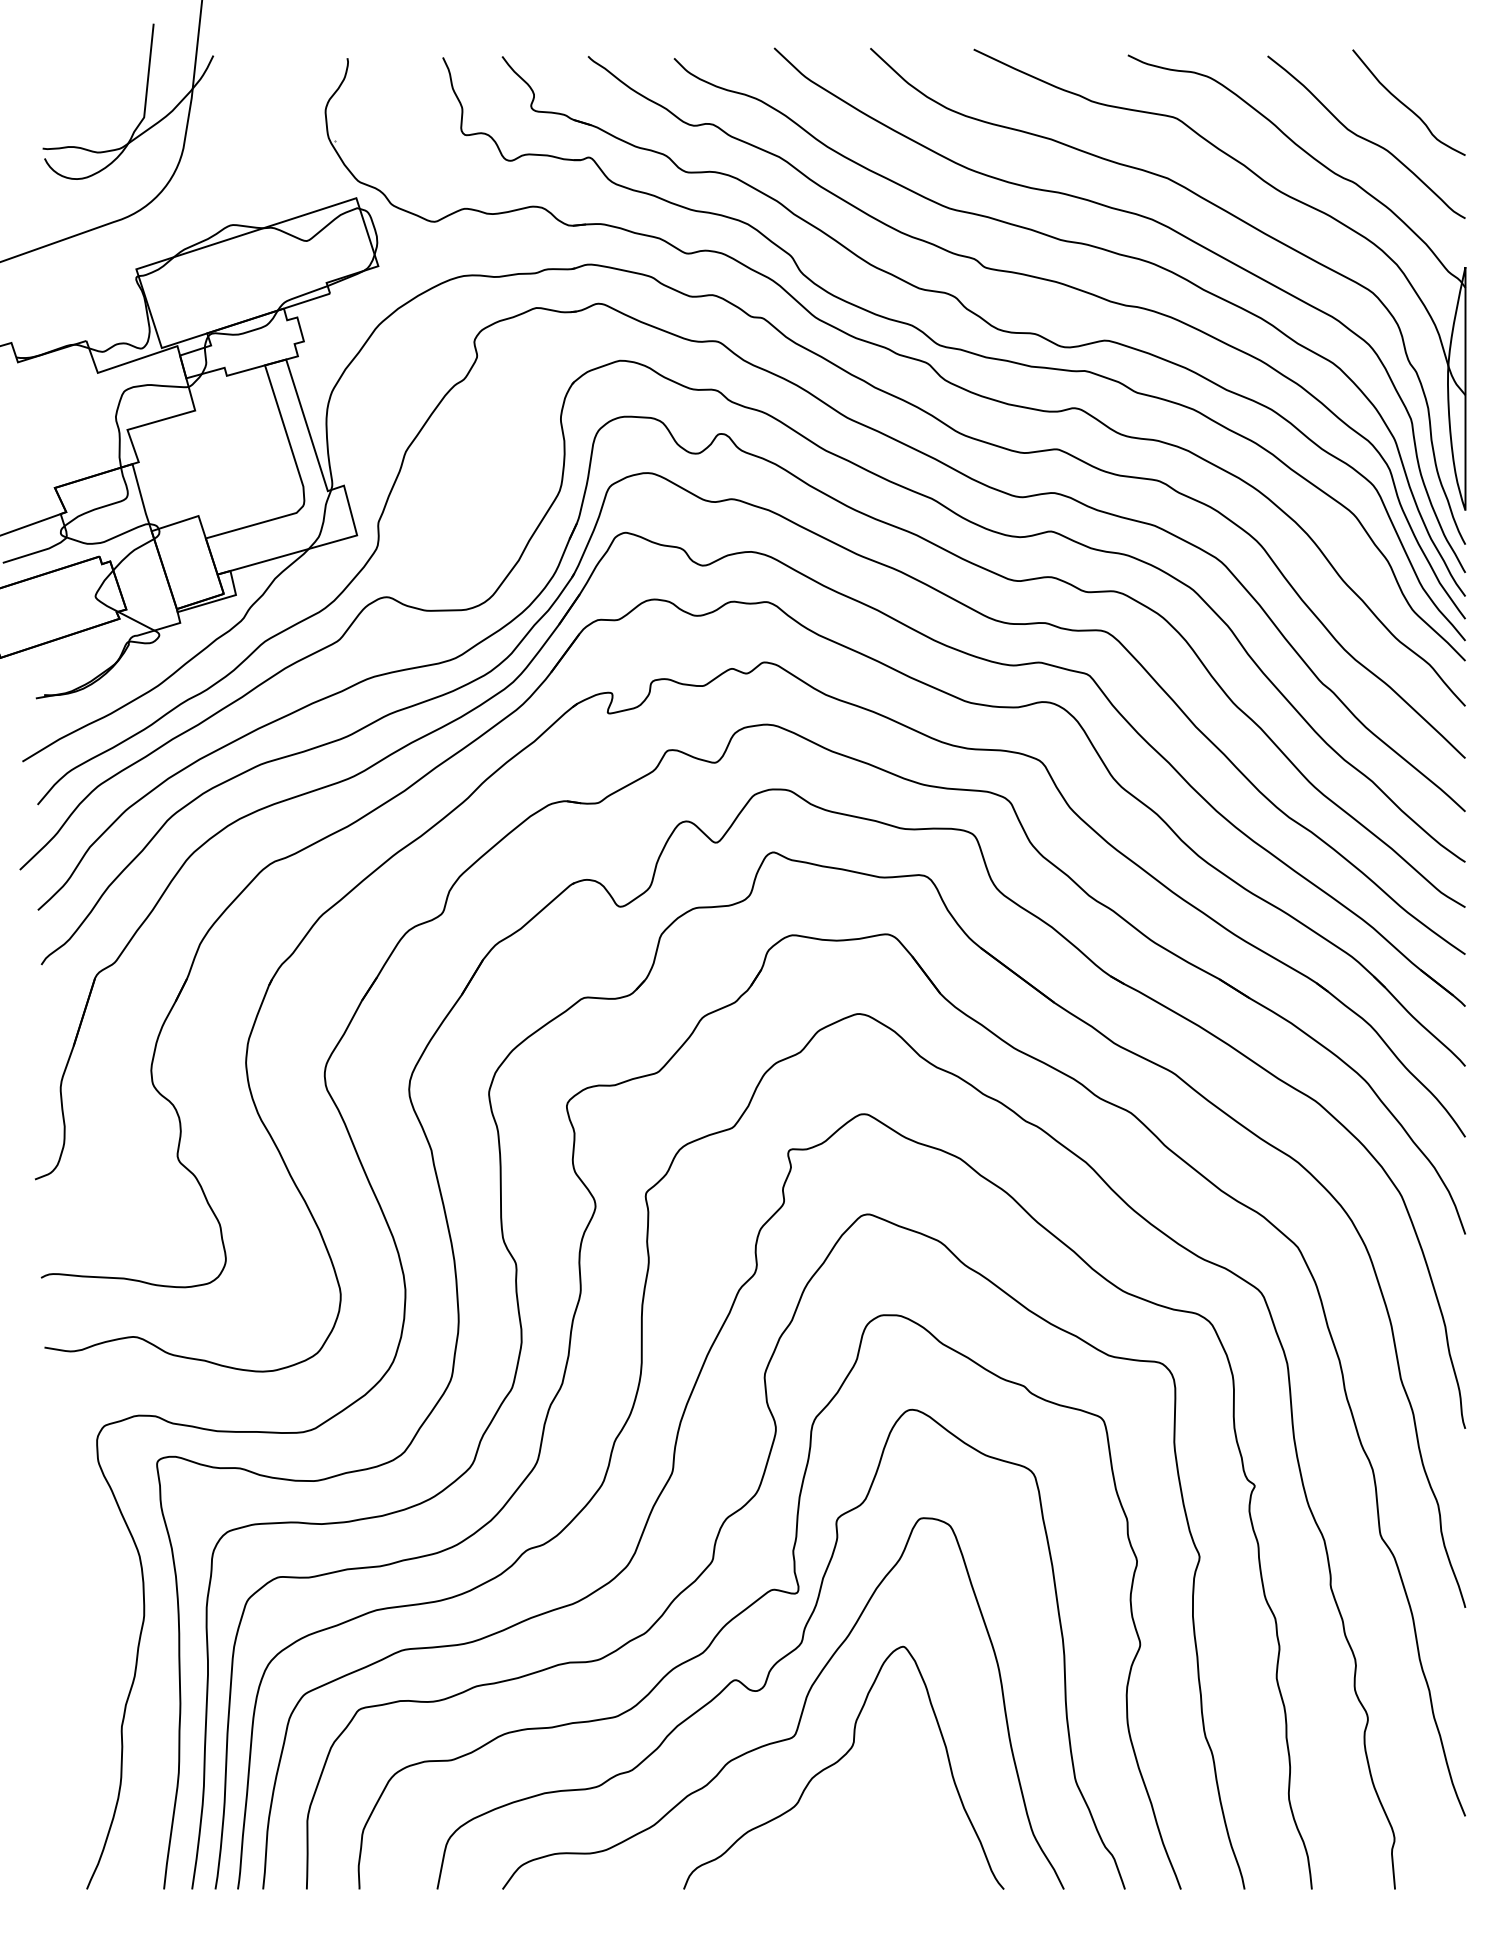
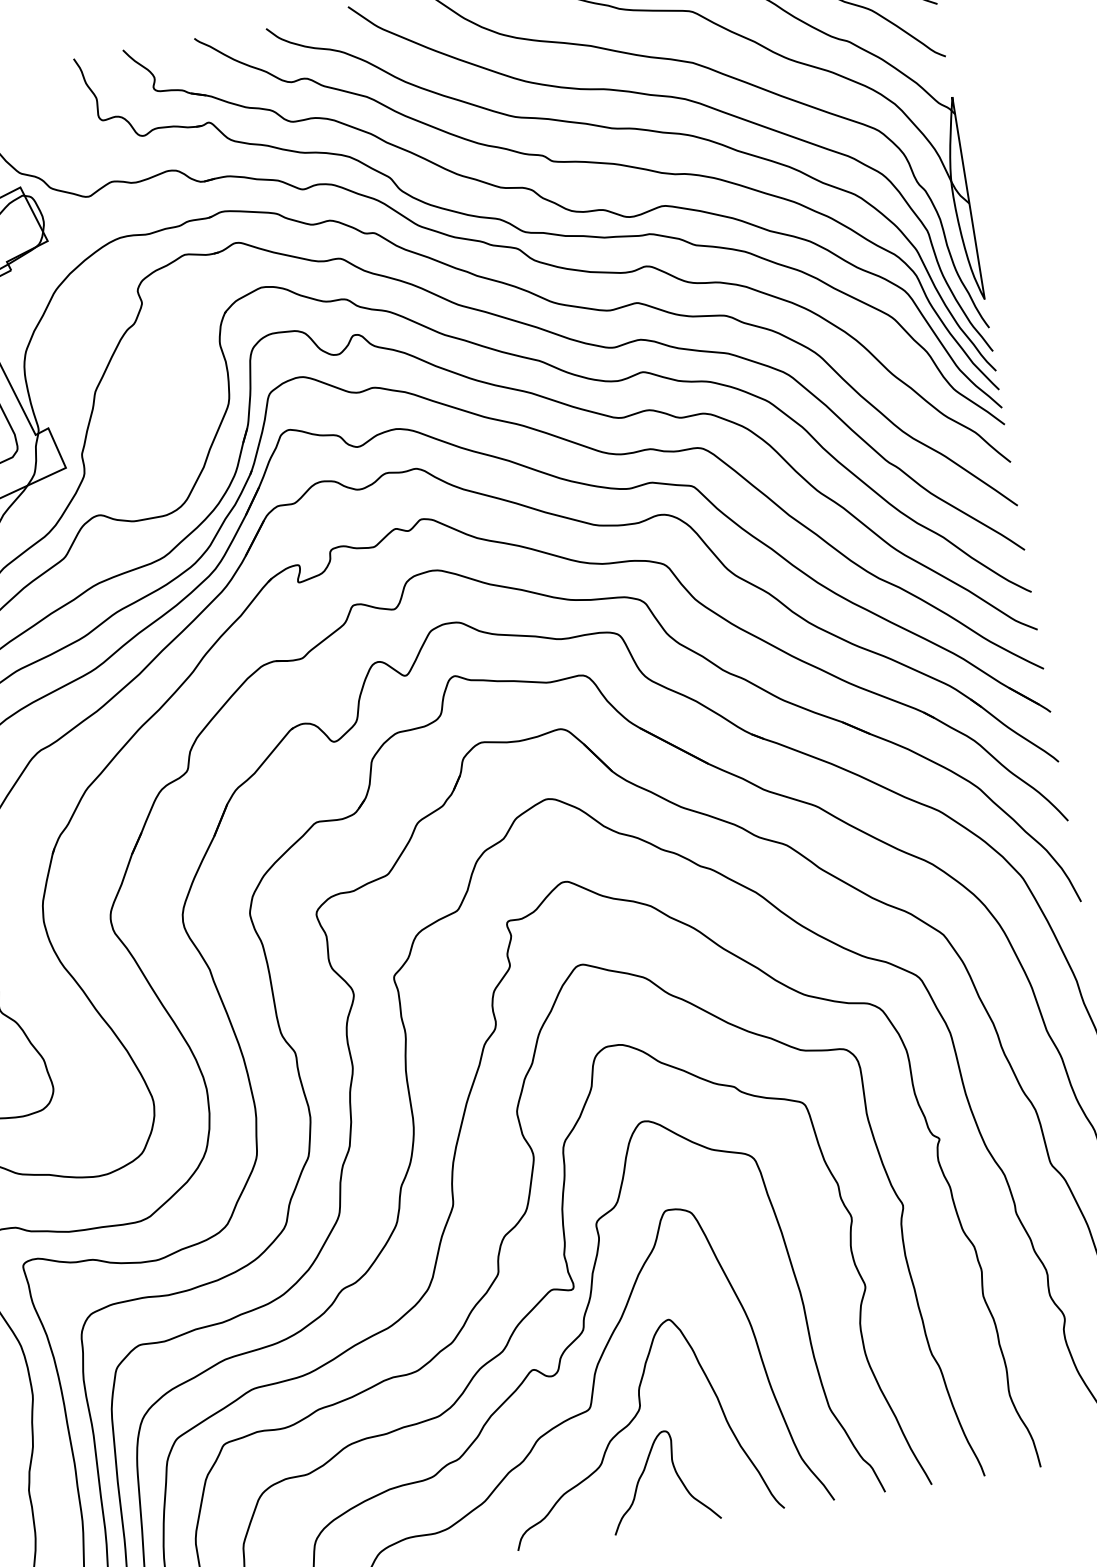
curve: (882, 1826) -> (675, 1472), added

